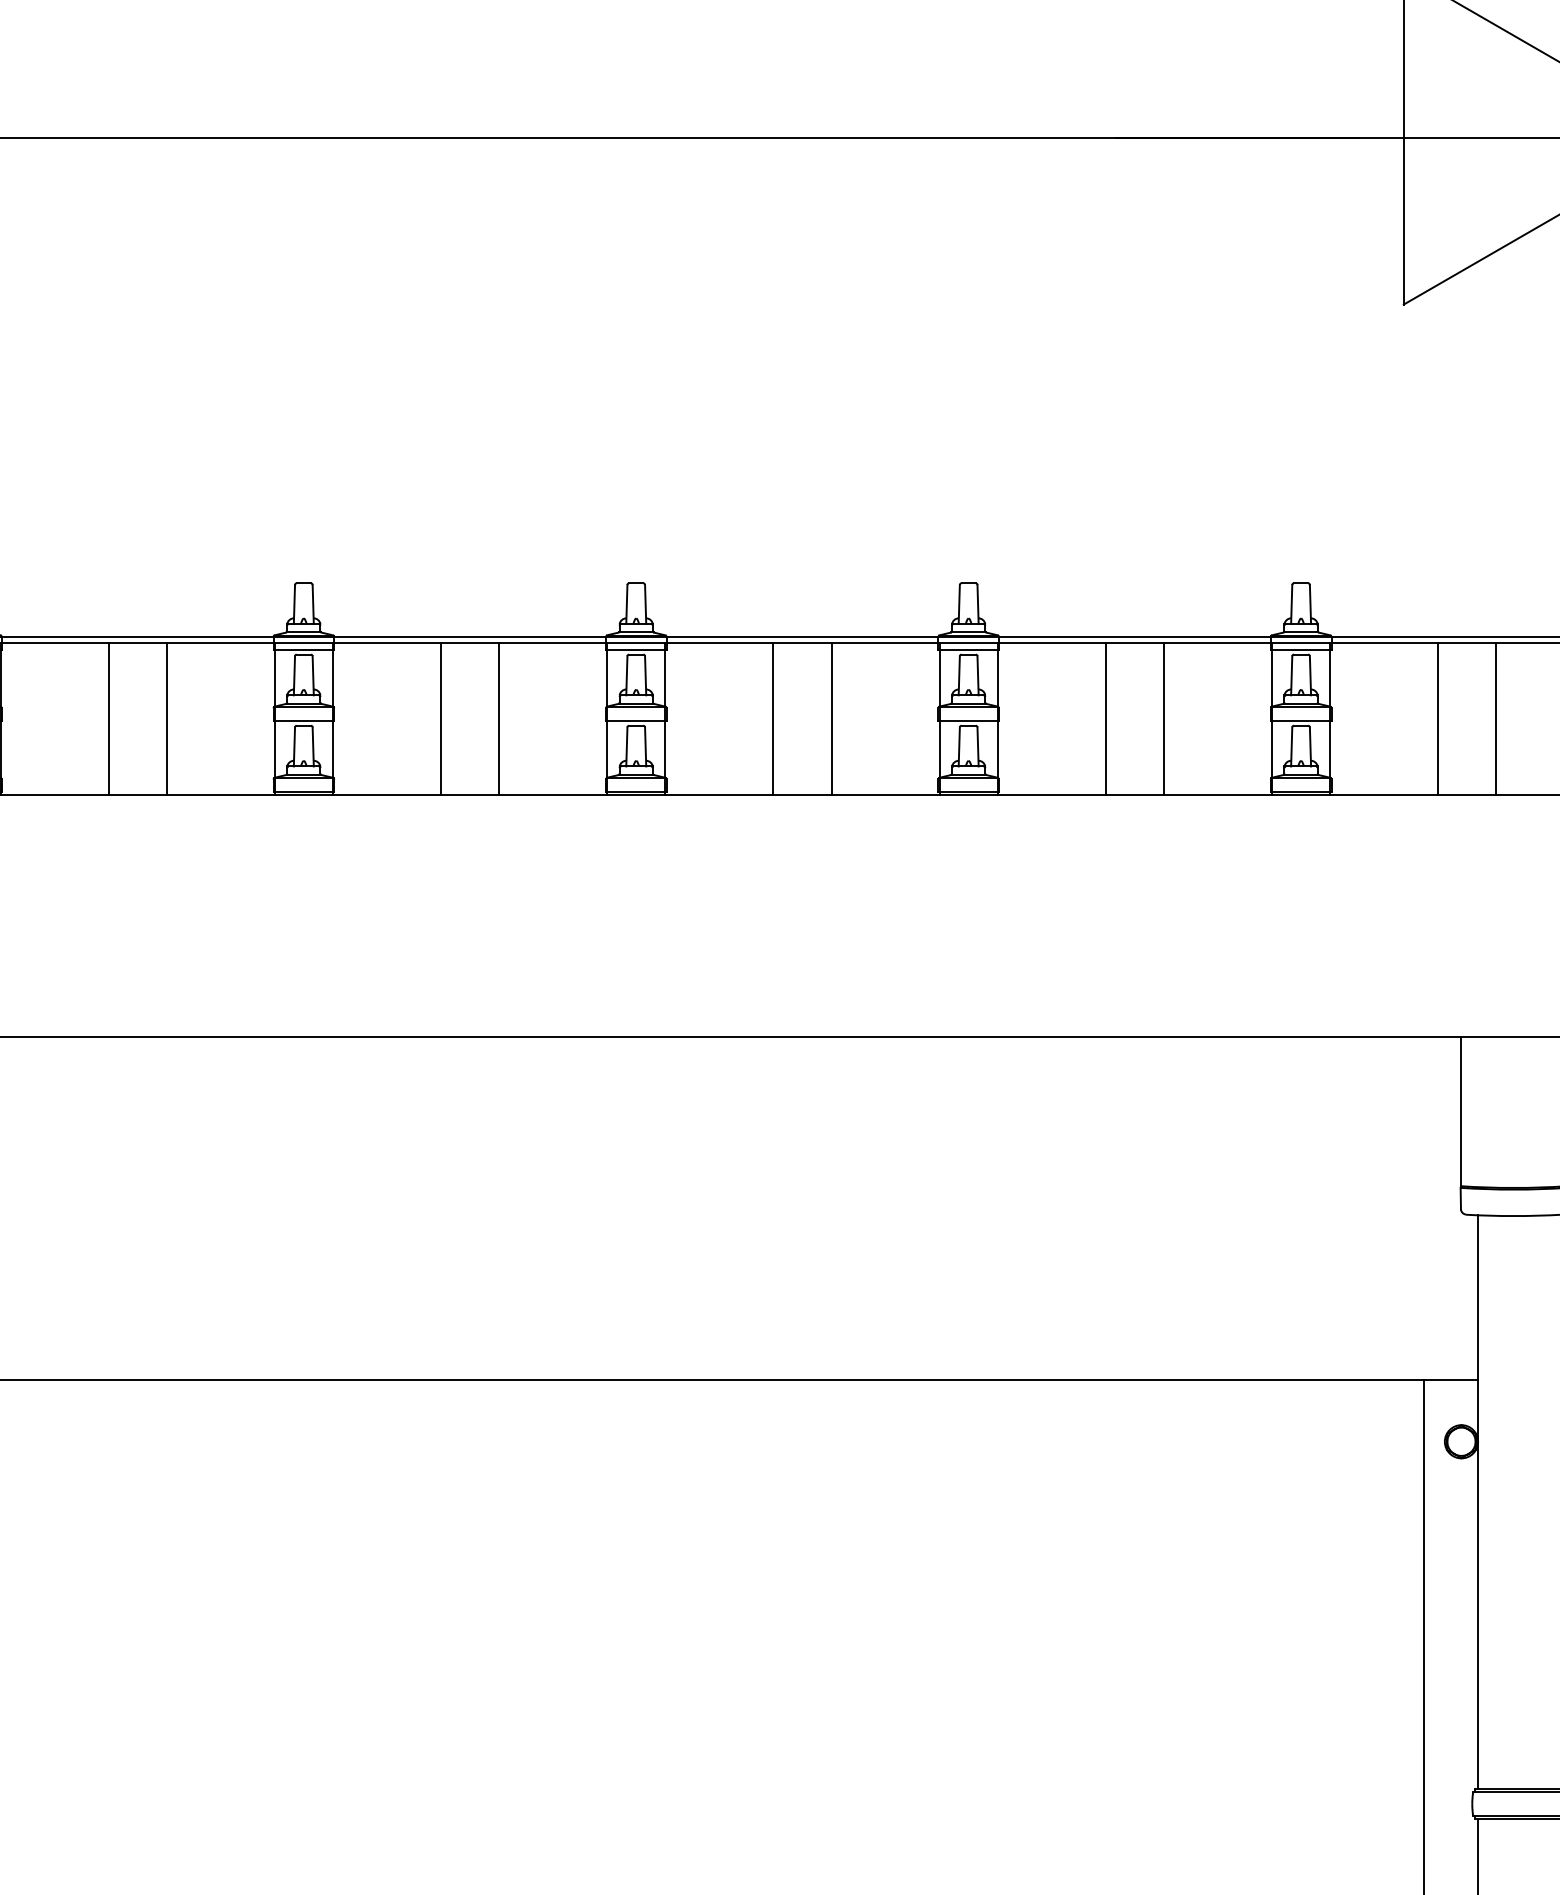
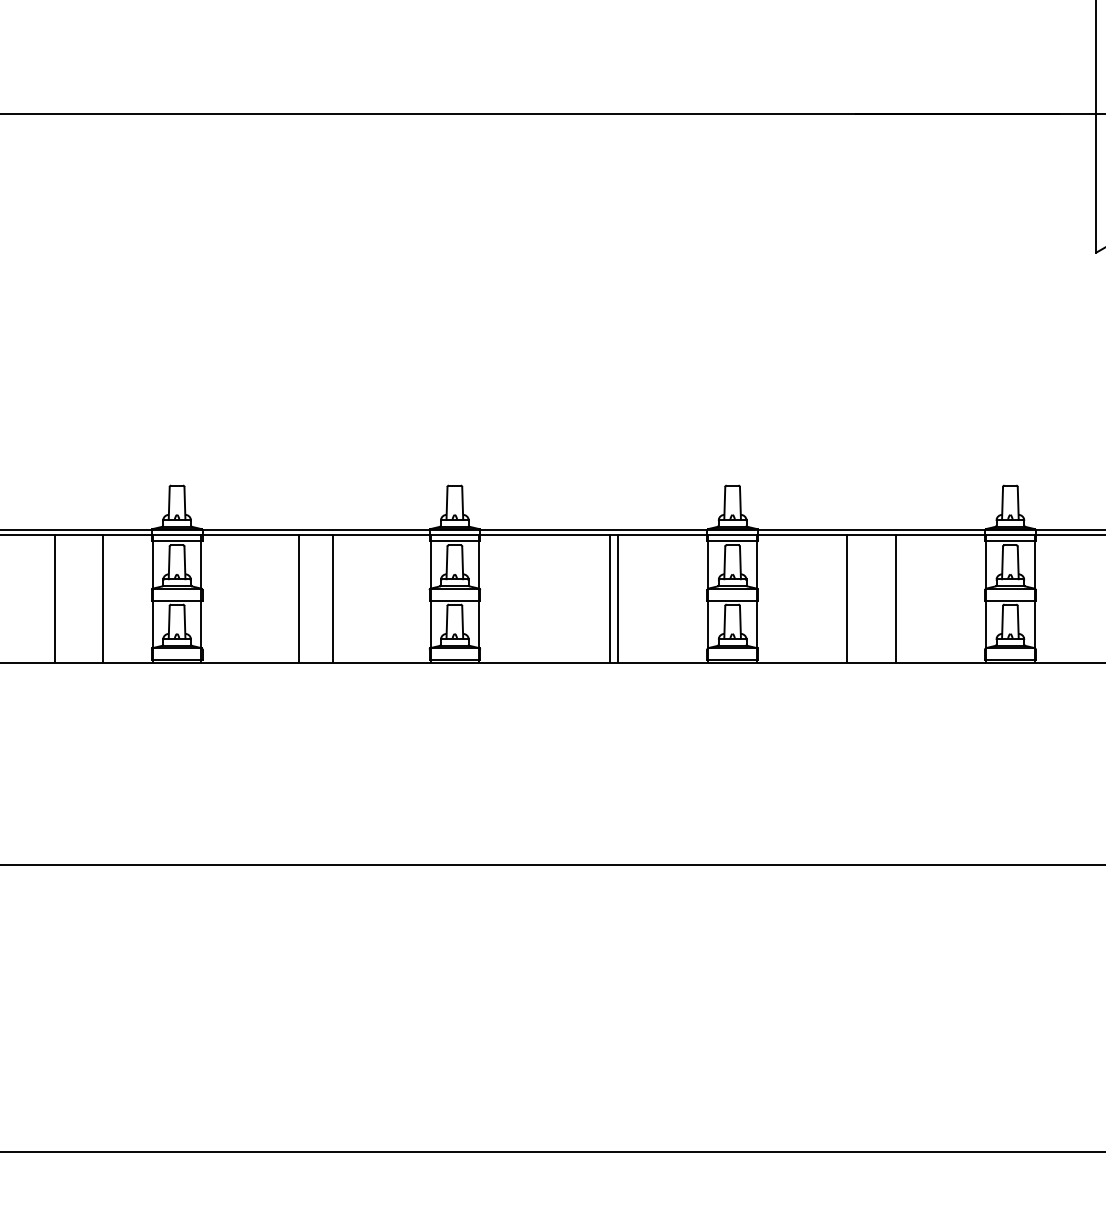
line: (108, 718) -> (54, 598), moved
line: (166, 718) -> (103, 598), moved
line: (440, 718) -> (332, 598), moved
line: (499, 718) -> (298, 598), moved
line: (773, 718) -> (610, 598), moved

